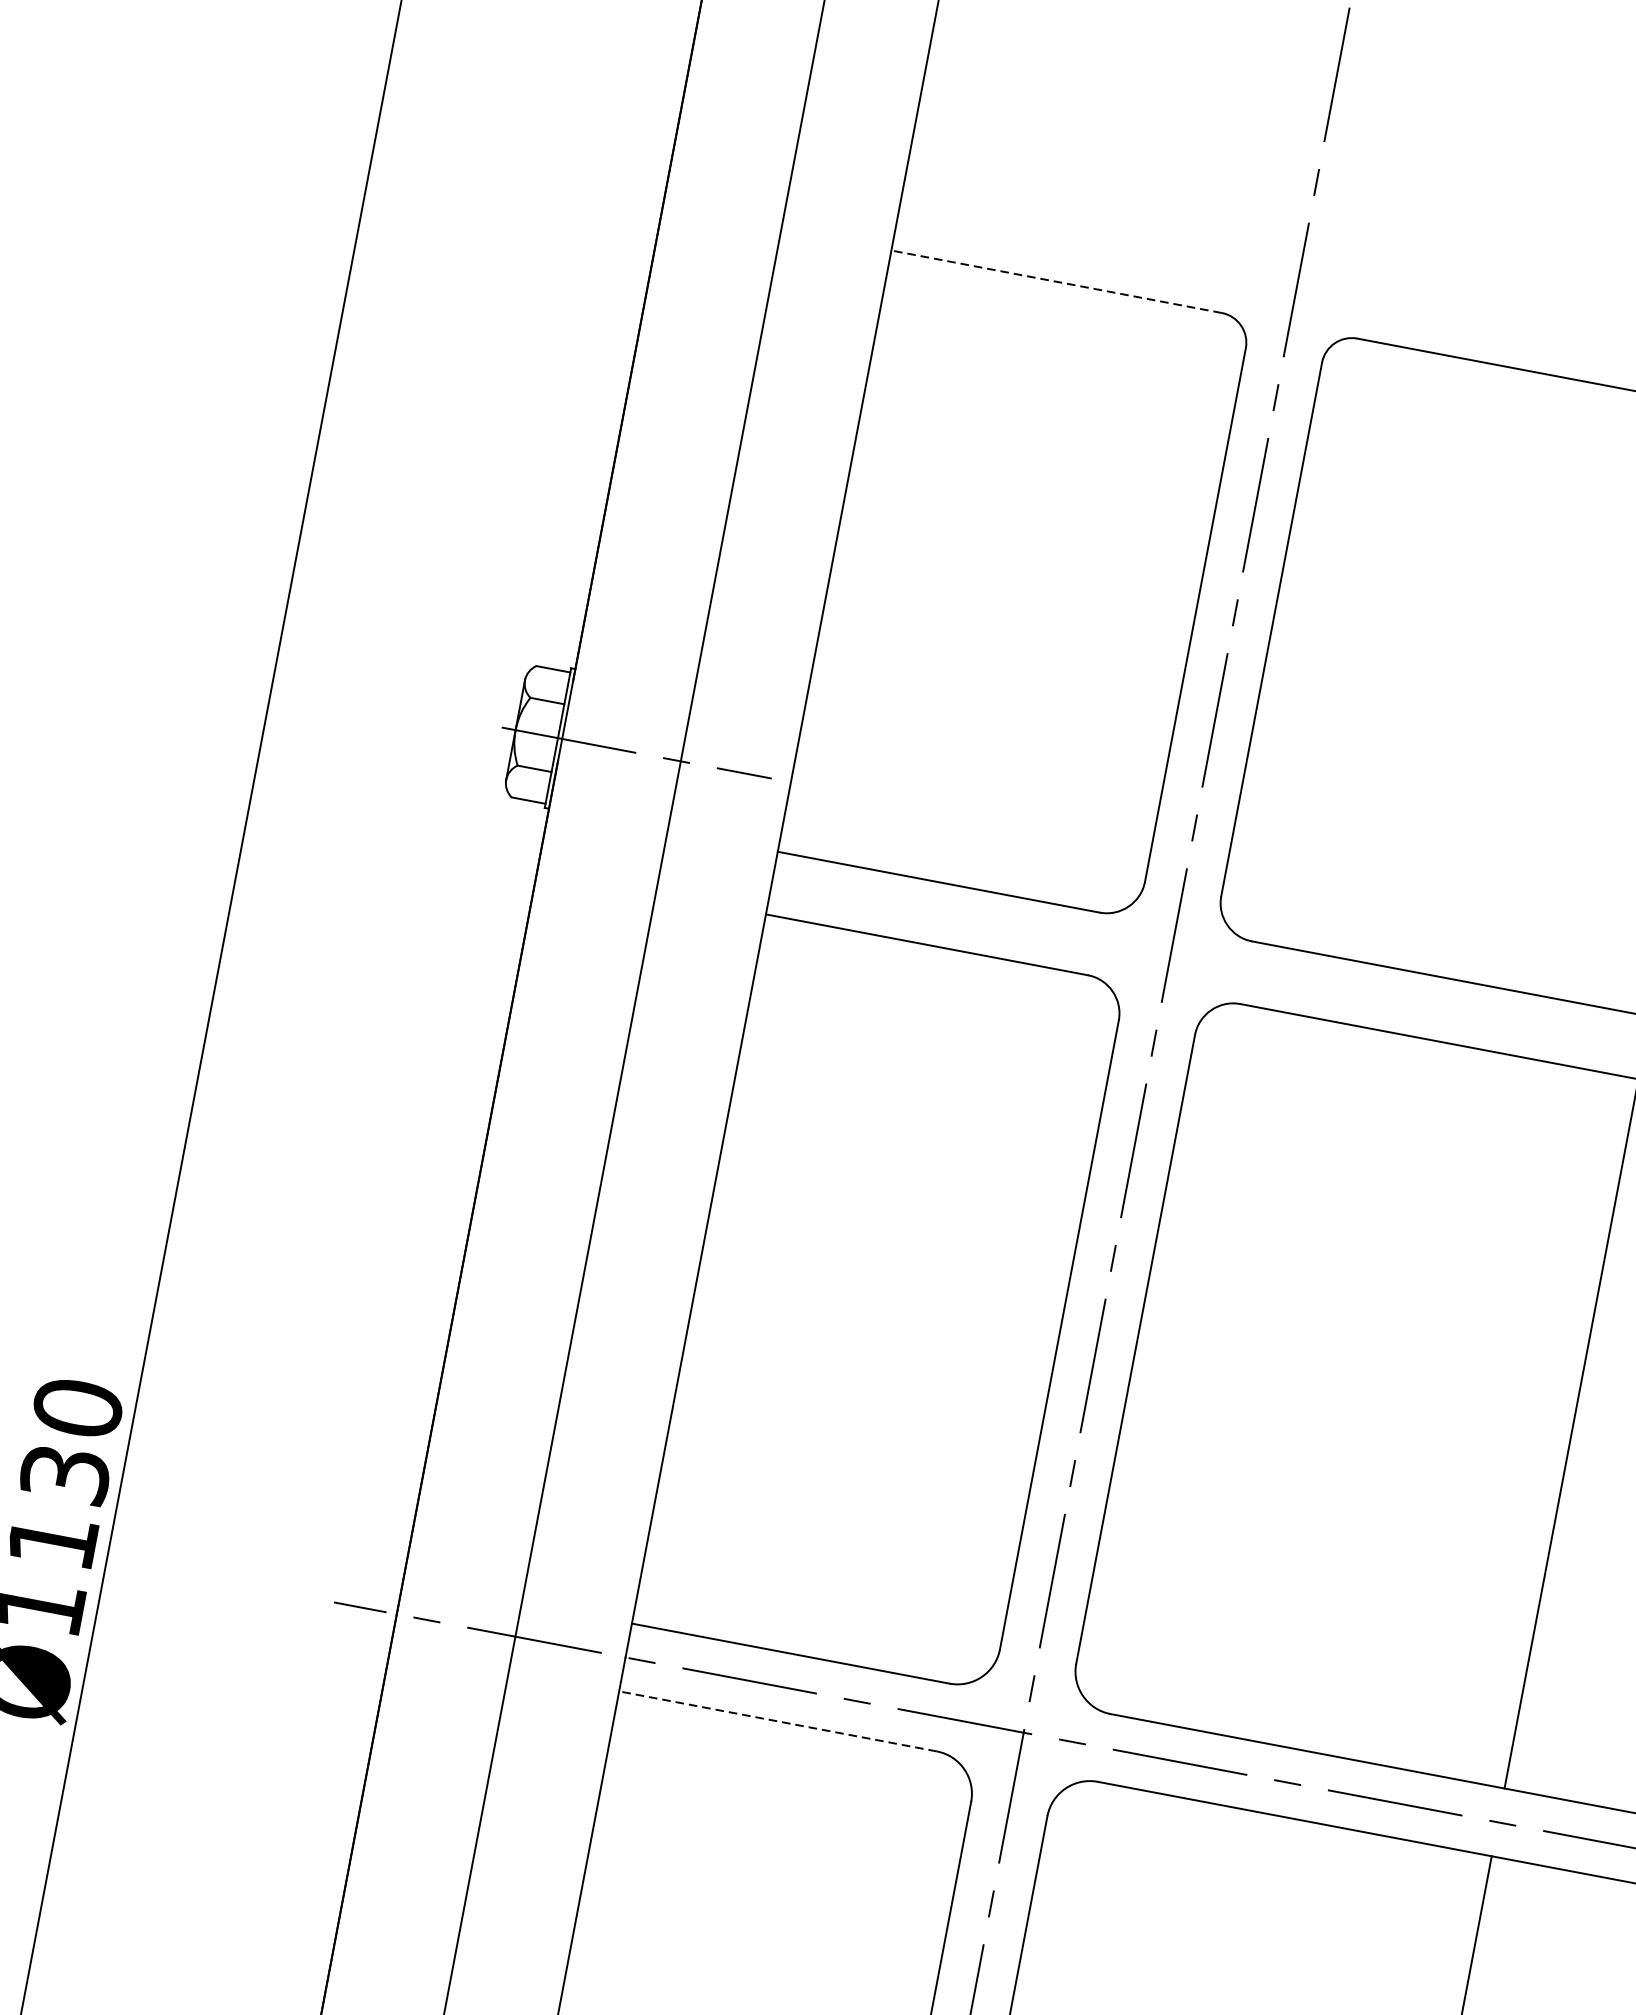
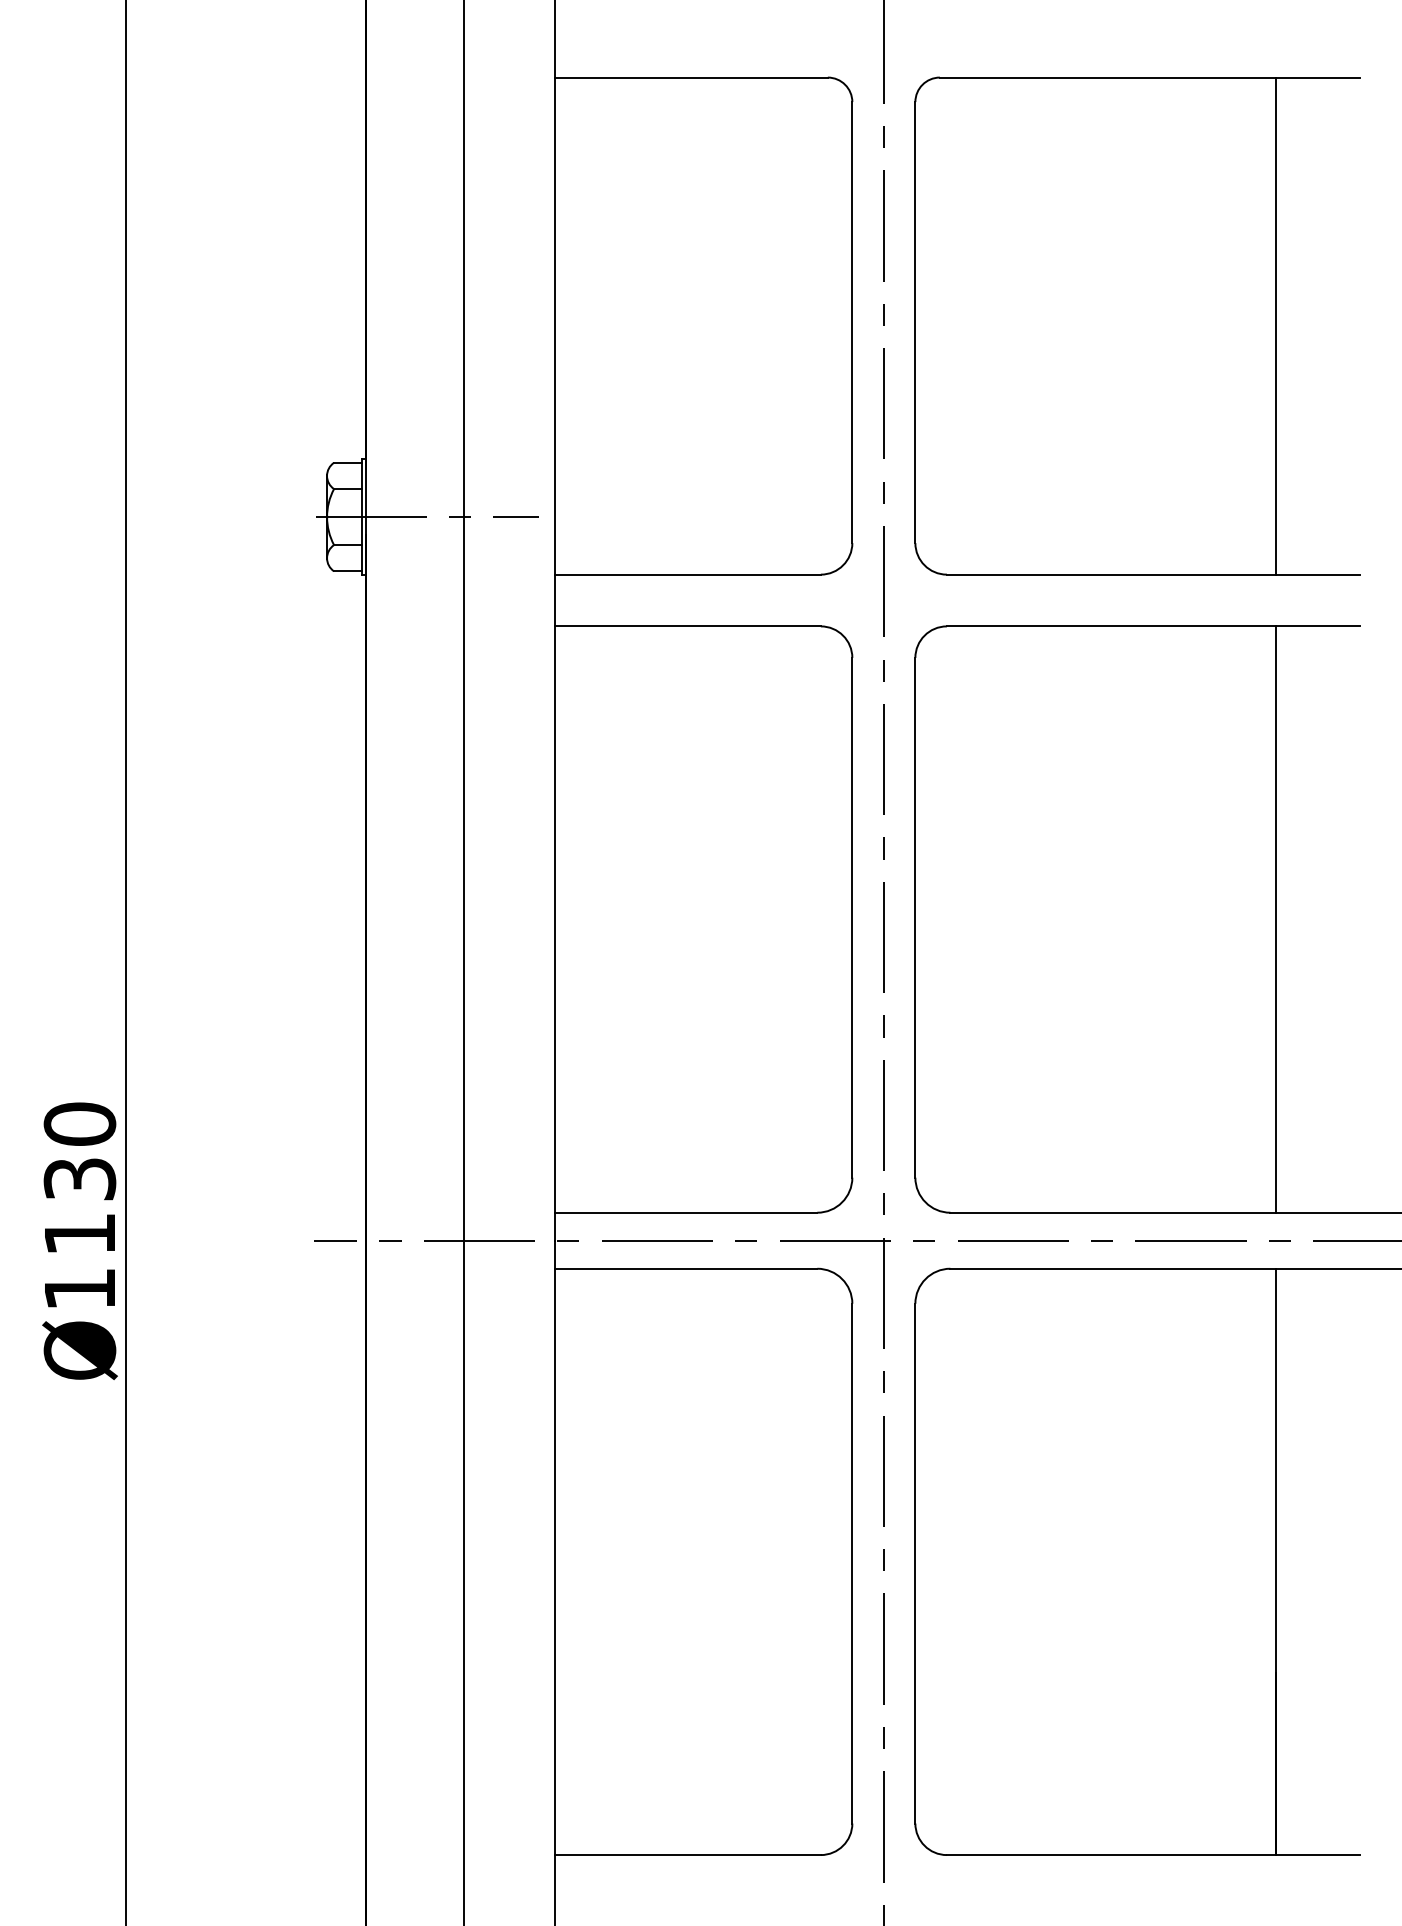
line: (1056, 281) -> (691, 77), dashed -> solid
line: (777, 1720) -> (685, 1268), dashed -> solid

